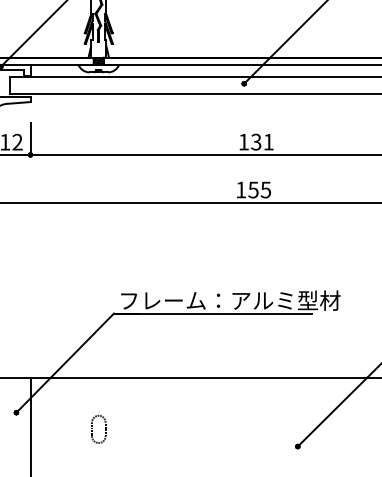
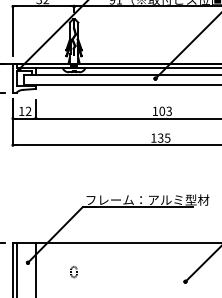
text: (262, 140) -> (165, 110), 131 -> 103
text: (253, 188) -> (160, 137), 155 -> 135
part: (97, 428) -> (73, 271), size x0.7

